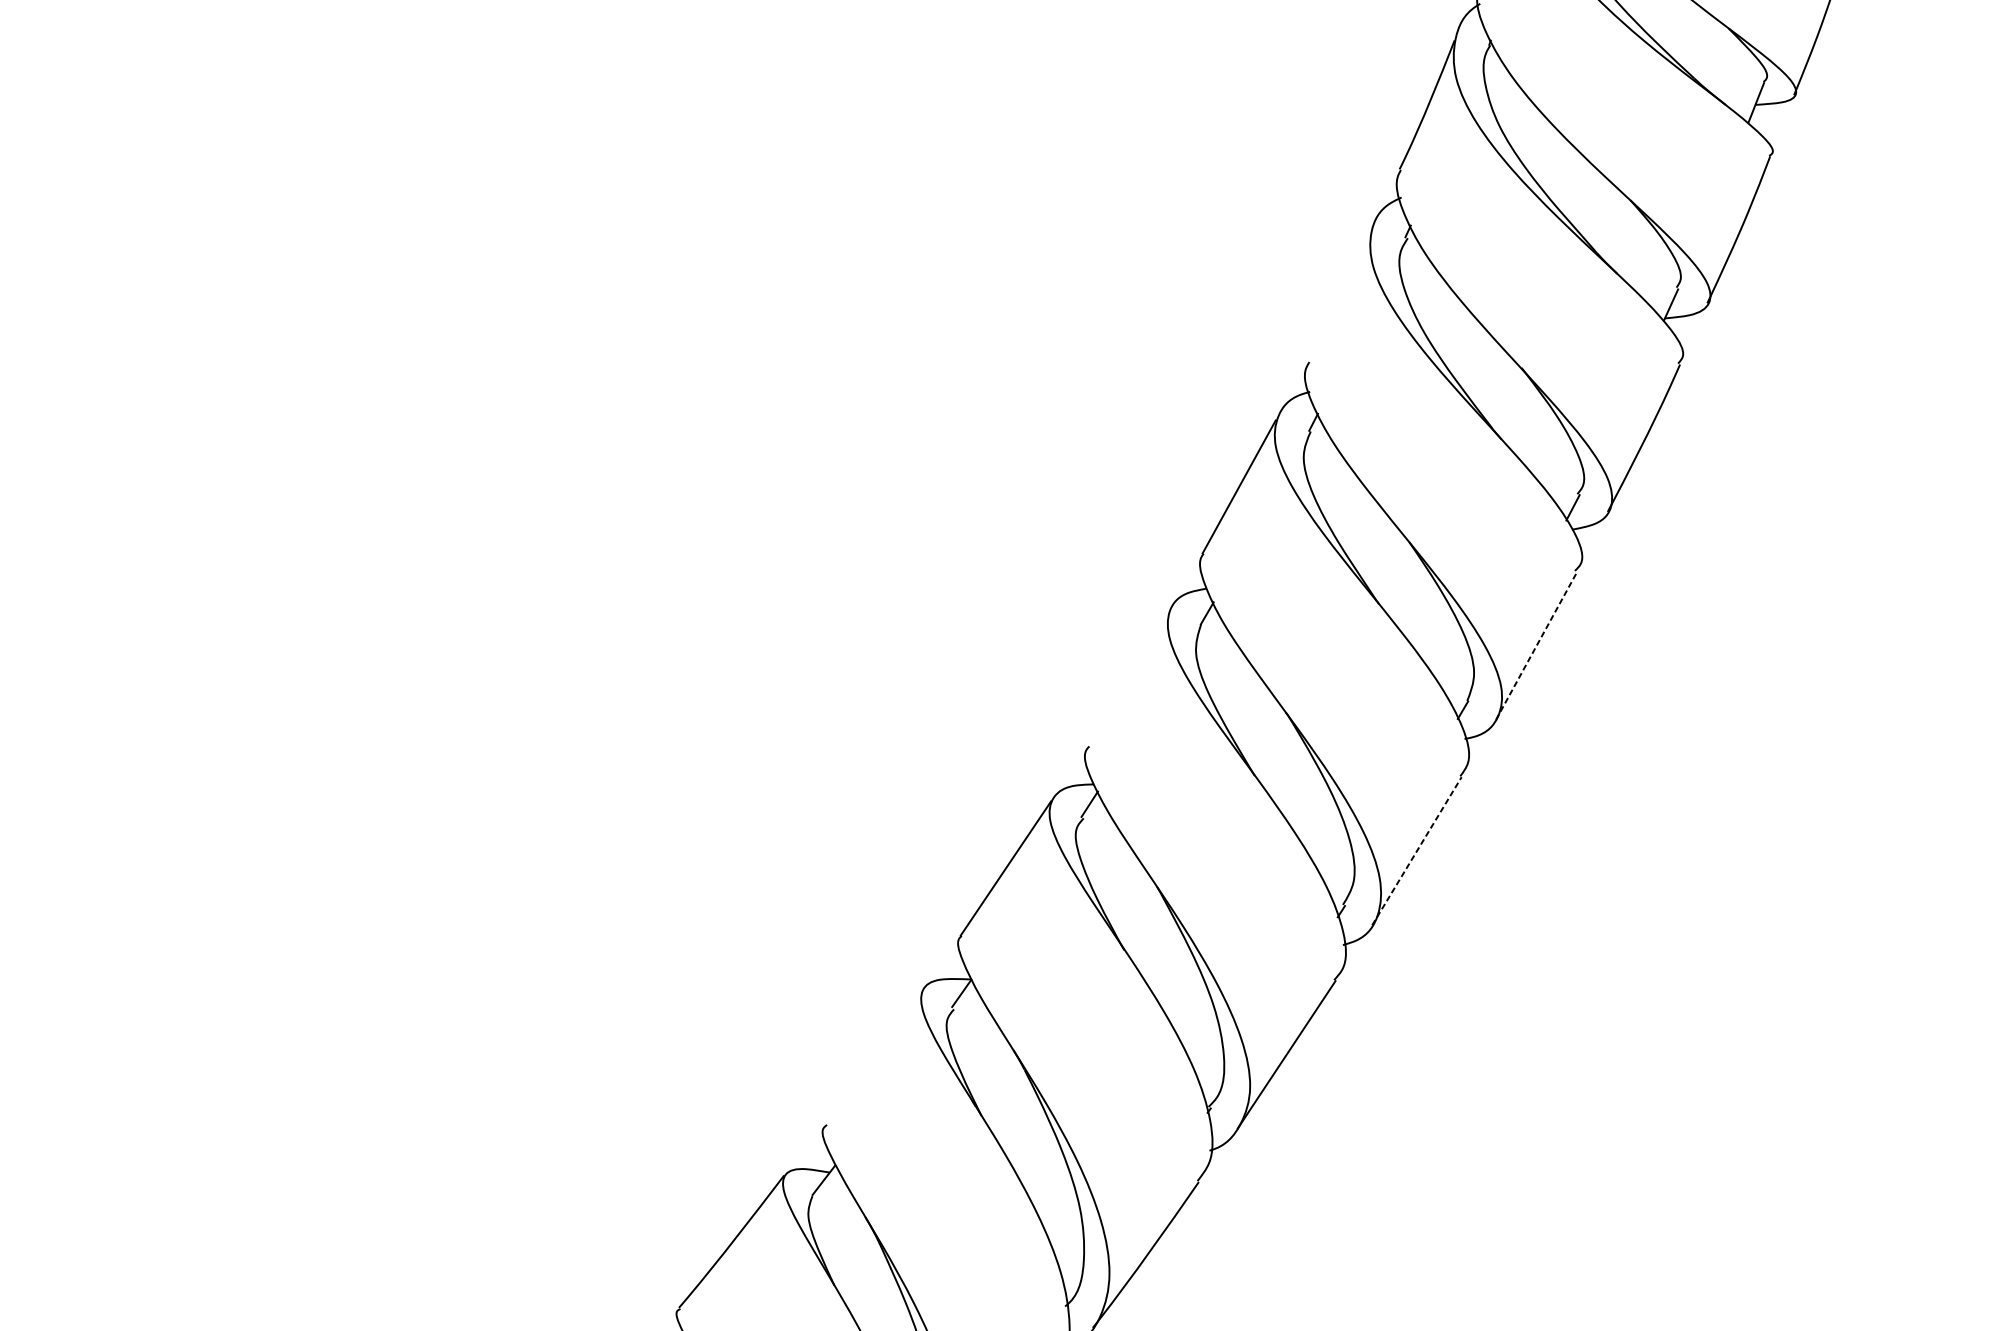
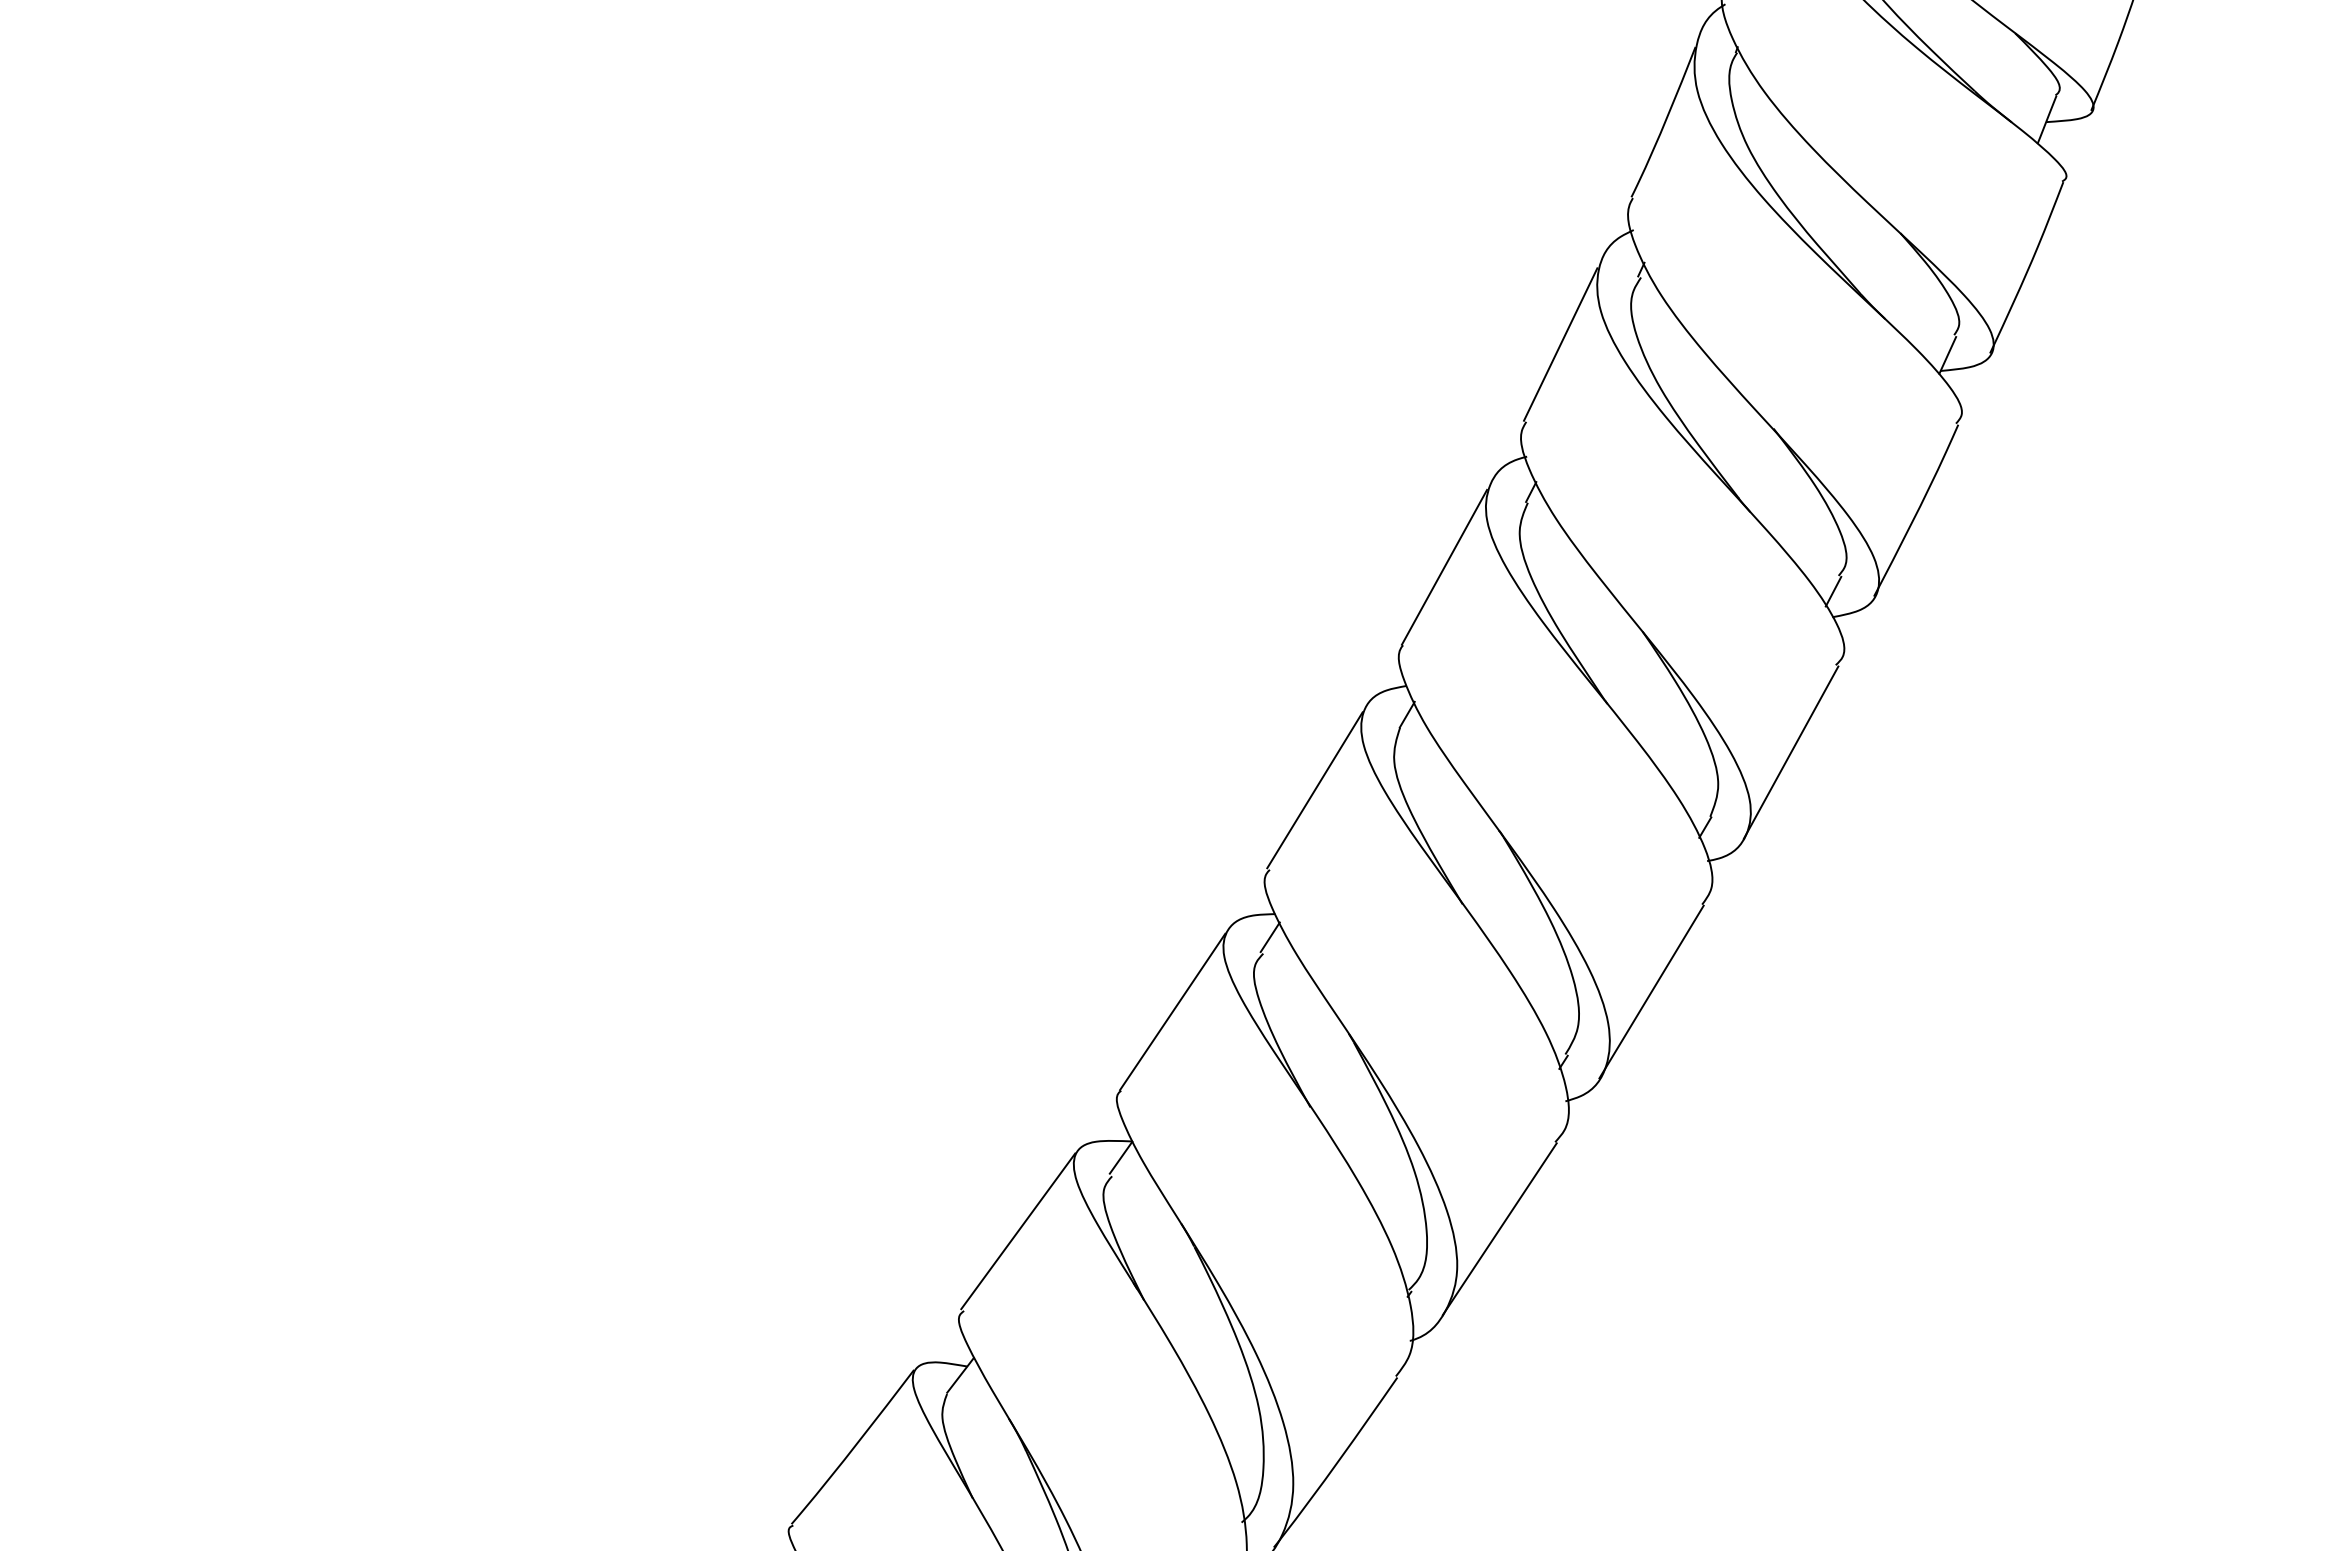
line: (1338, 295) -> (1560, 344), added
line: (1536, 645) -> (1791, 752), dashed -> solid
line: (1127, 678) -> (1314, 790), added
line: (1416, 851) -> (1651, 992), dashed -> solid
line: (873, 1056) -> (1018, 1231), added

